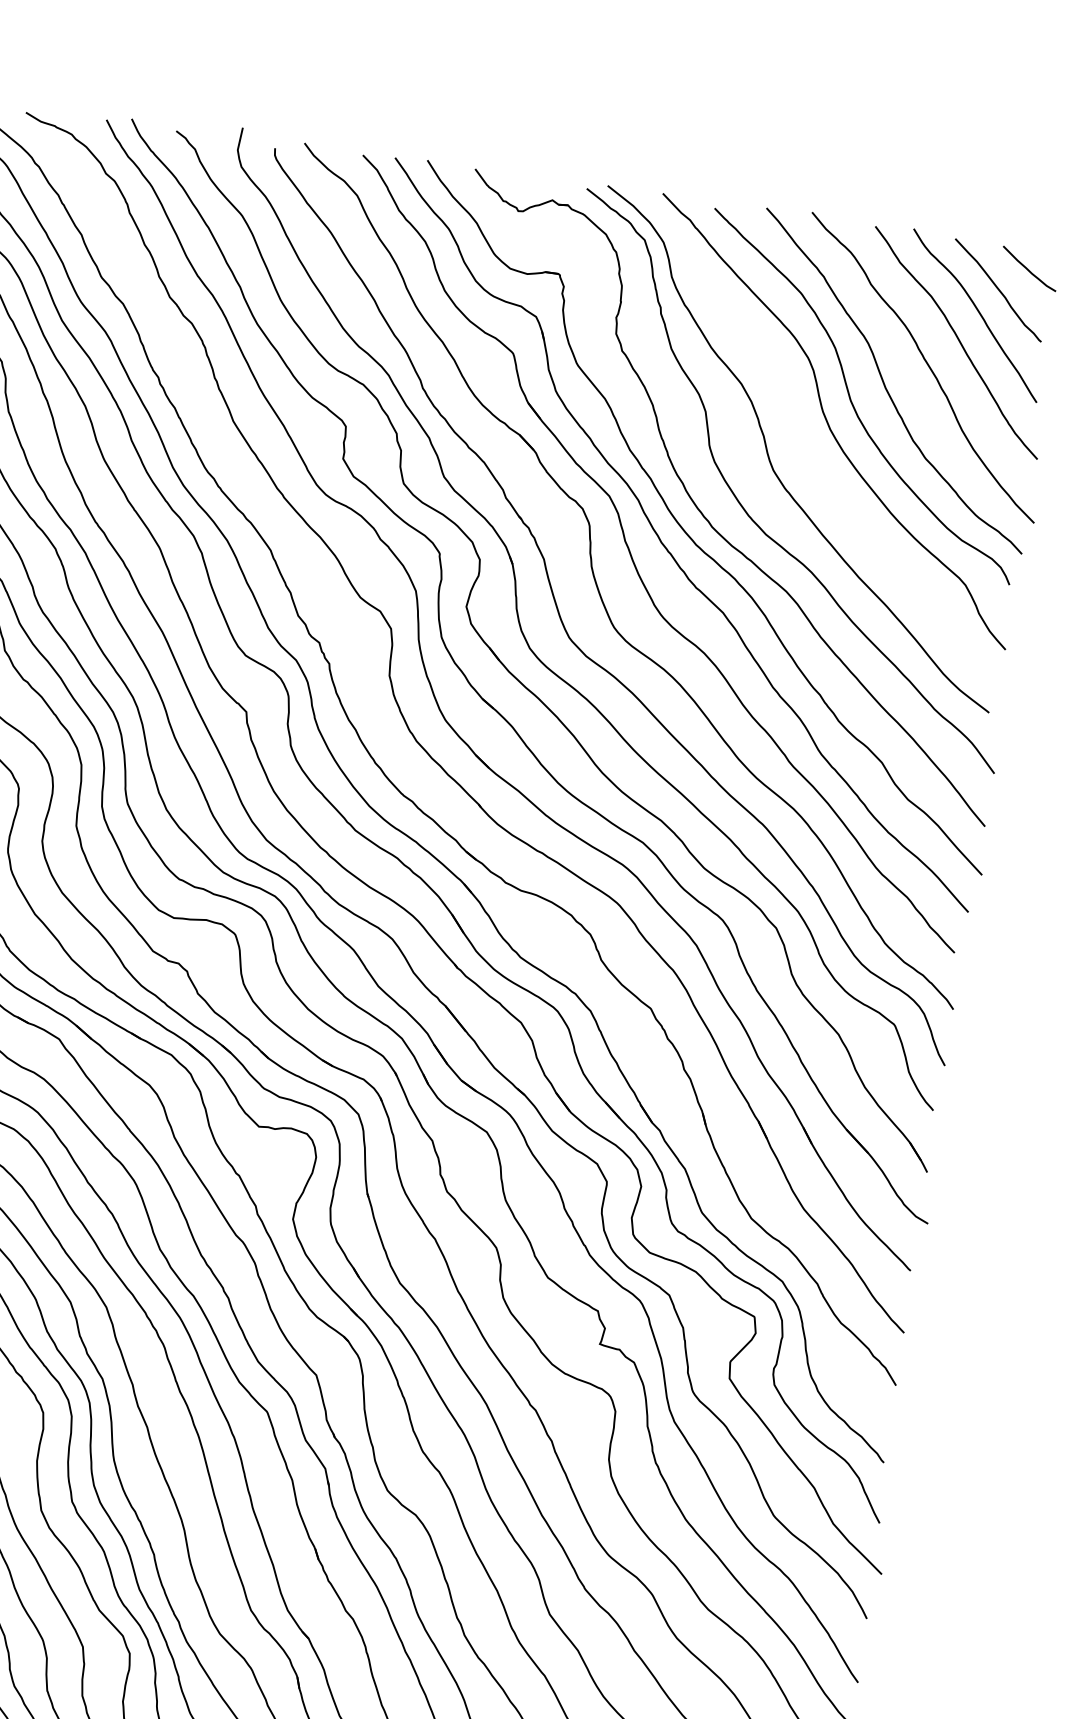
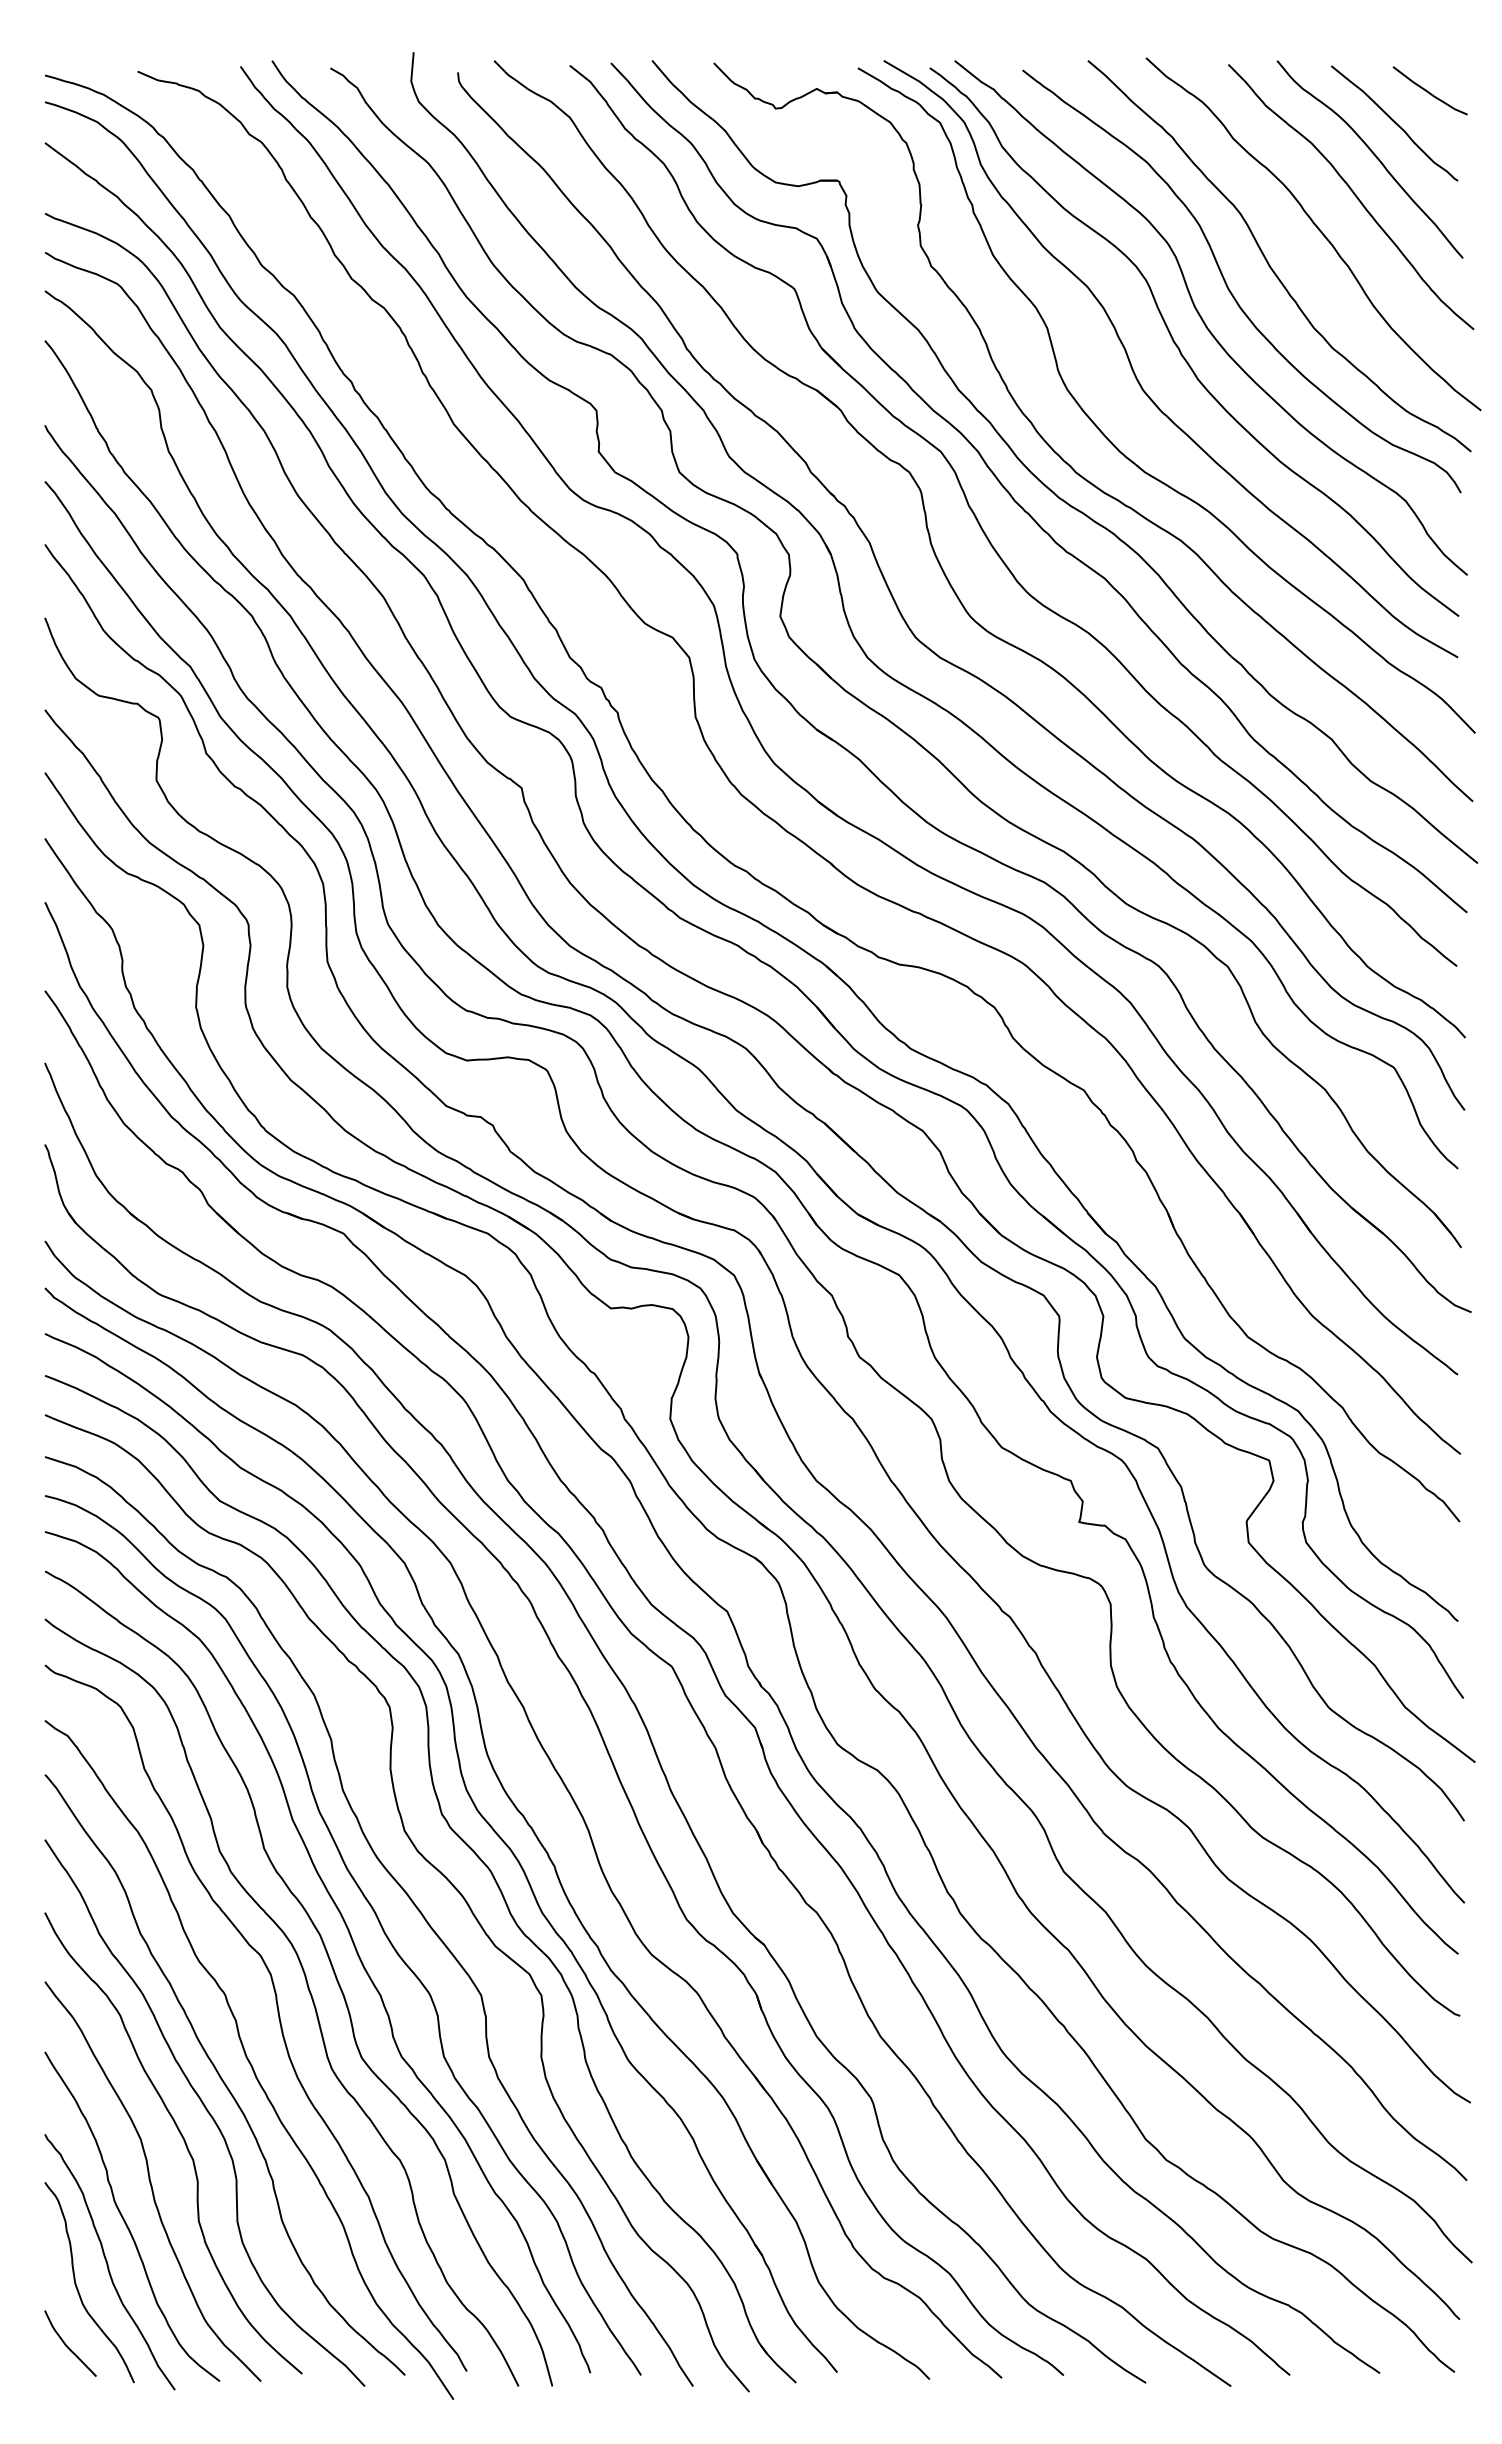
curve: (806, 442) -> (1180, 349), added

